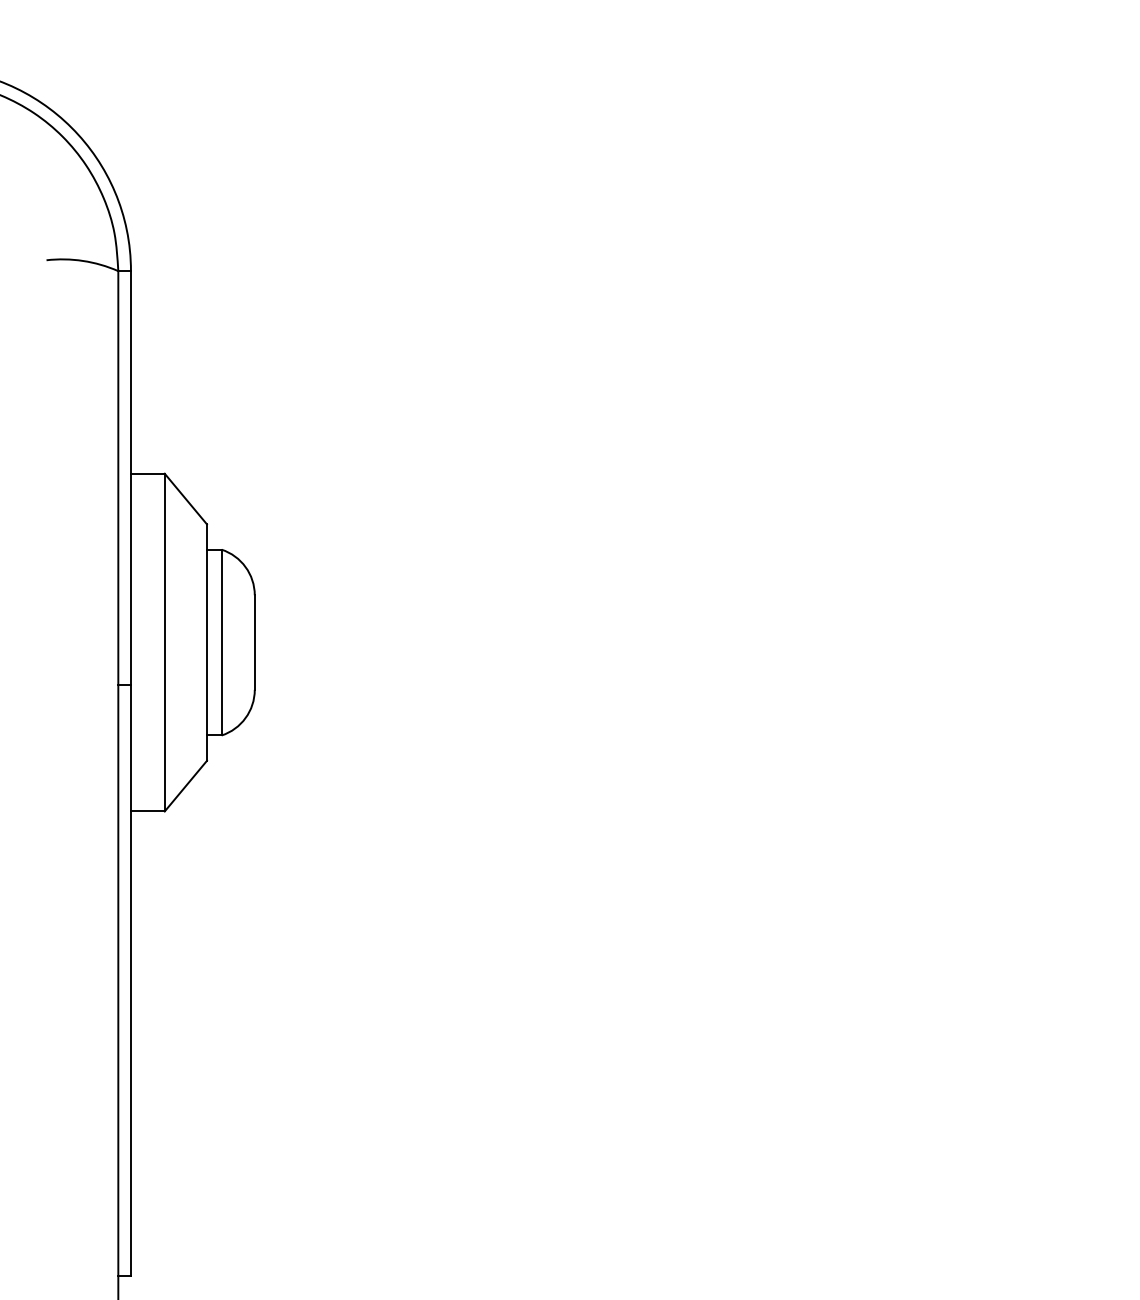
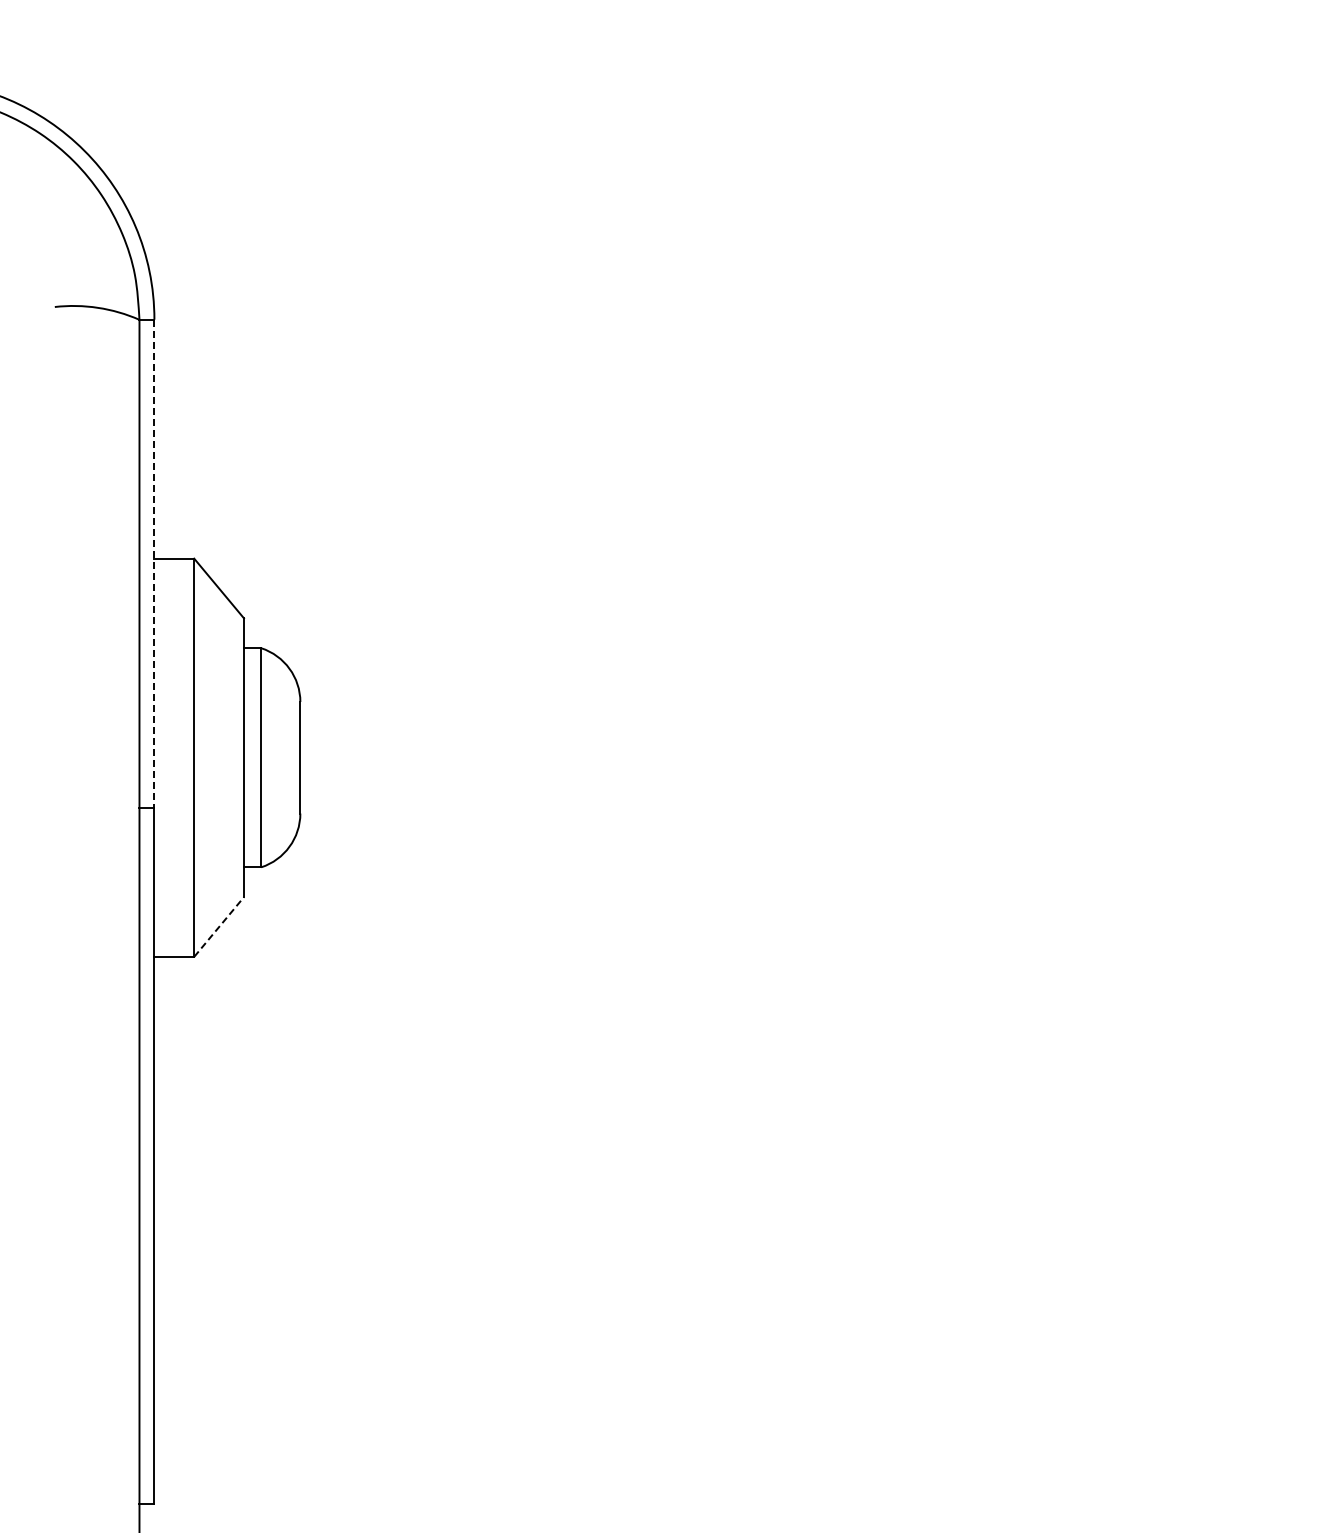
line: (131, 477) -> (154, 563), solid -> dashed
line: (186, 786) -> (219, 927), solid -> dashed

